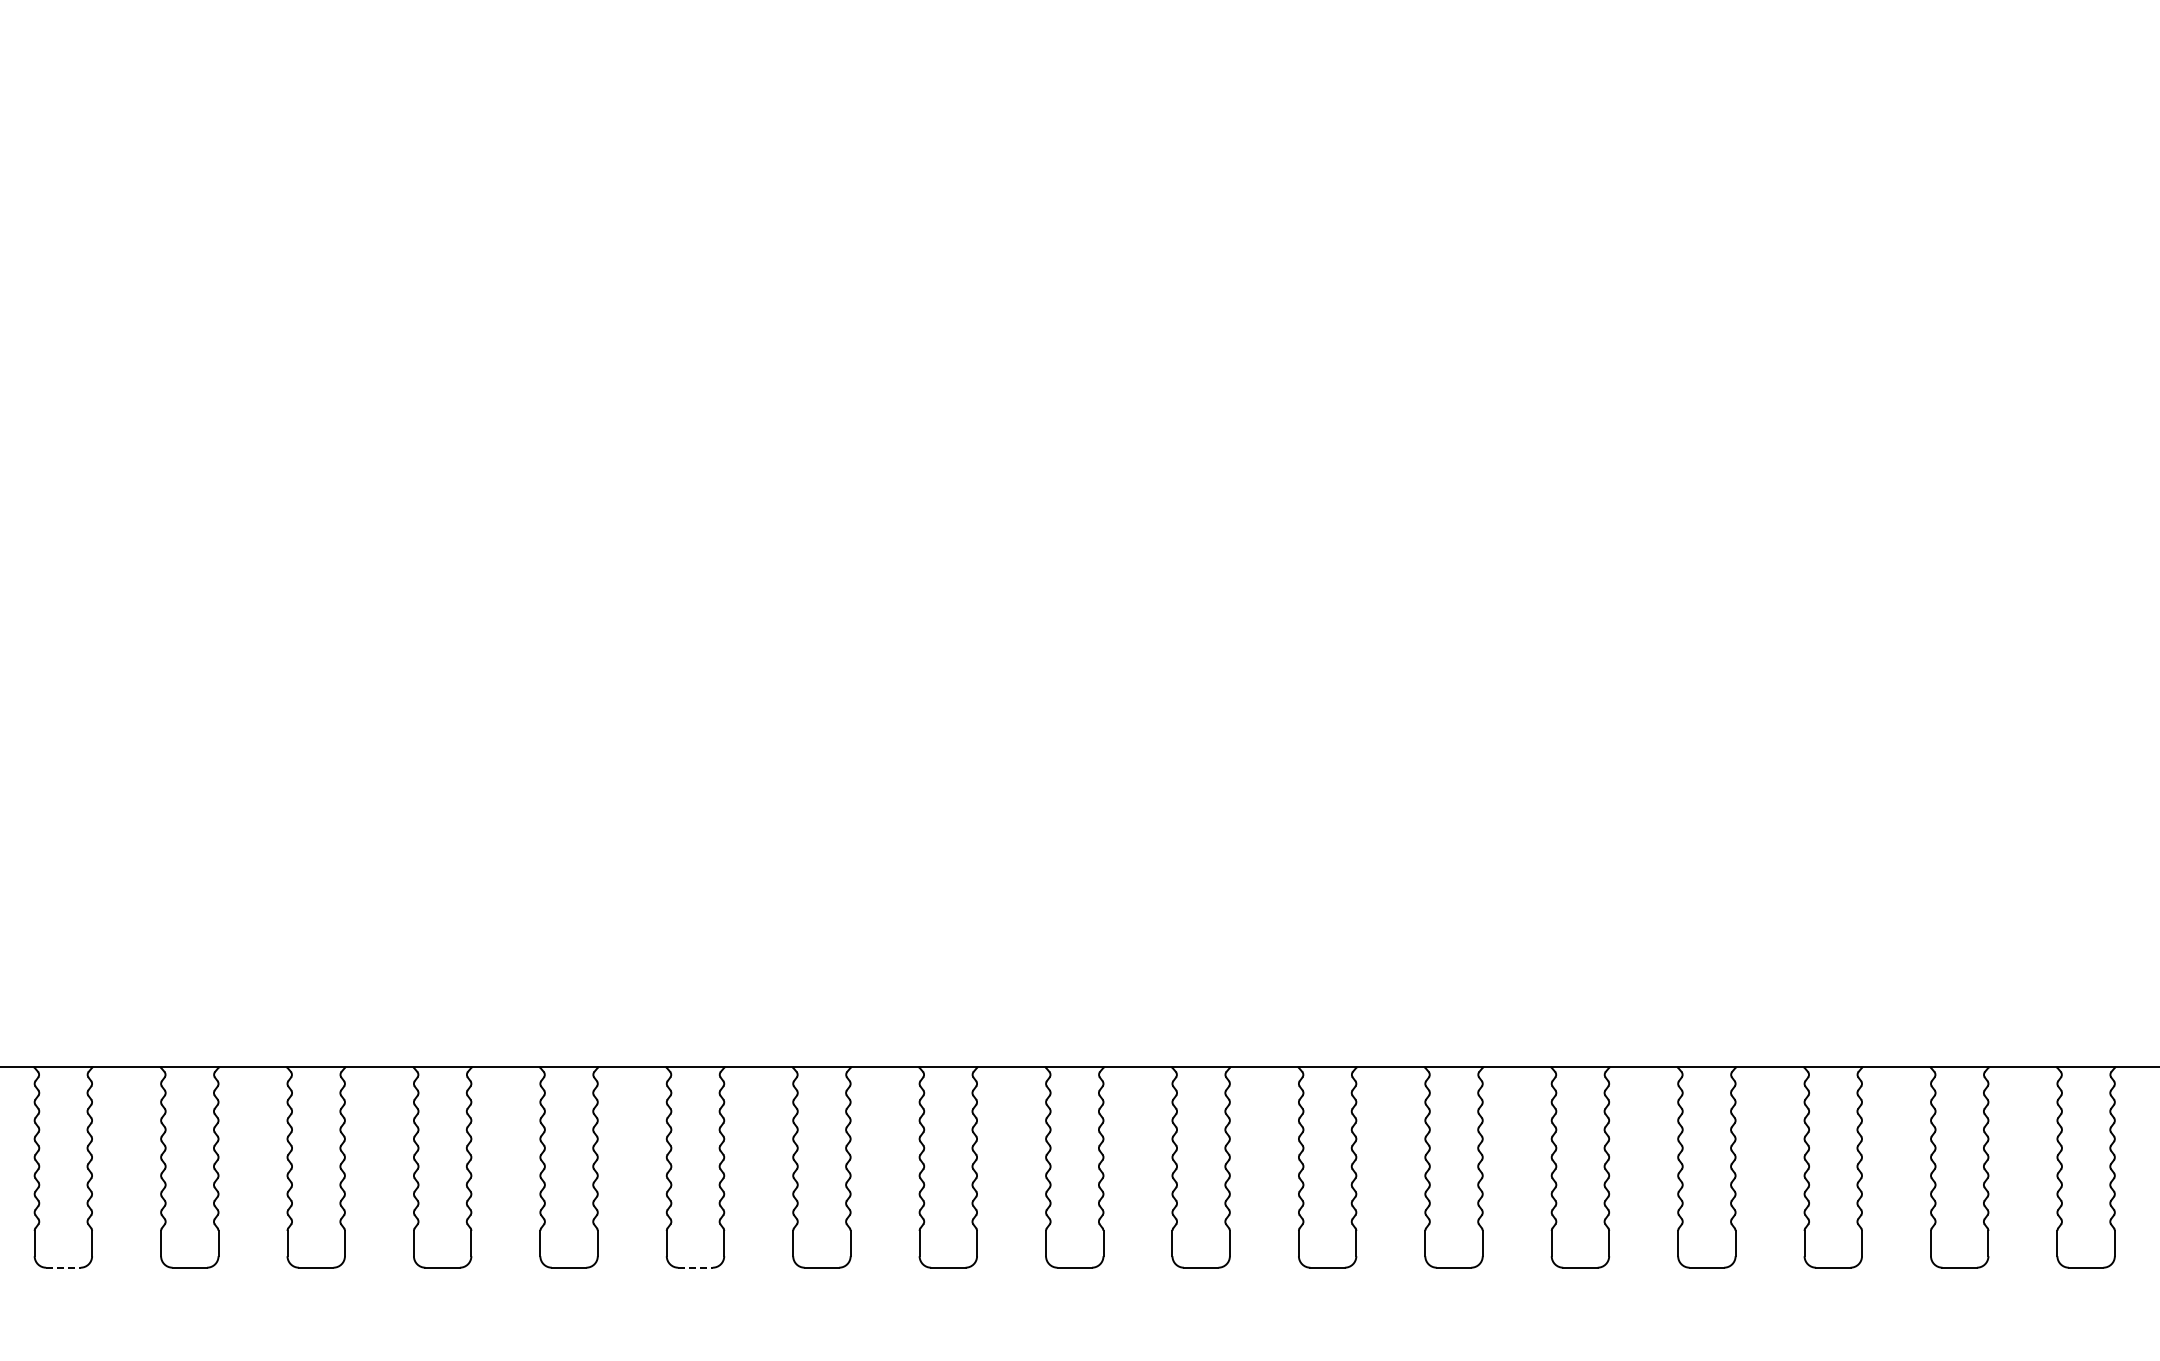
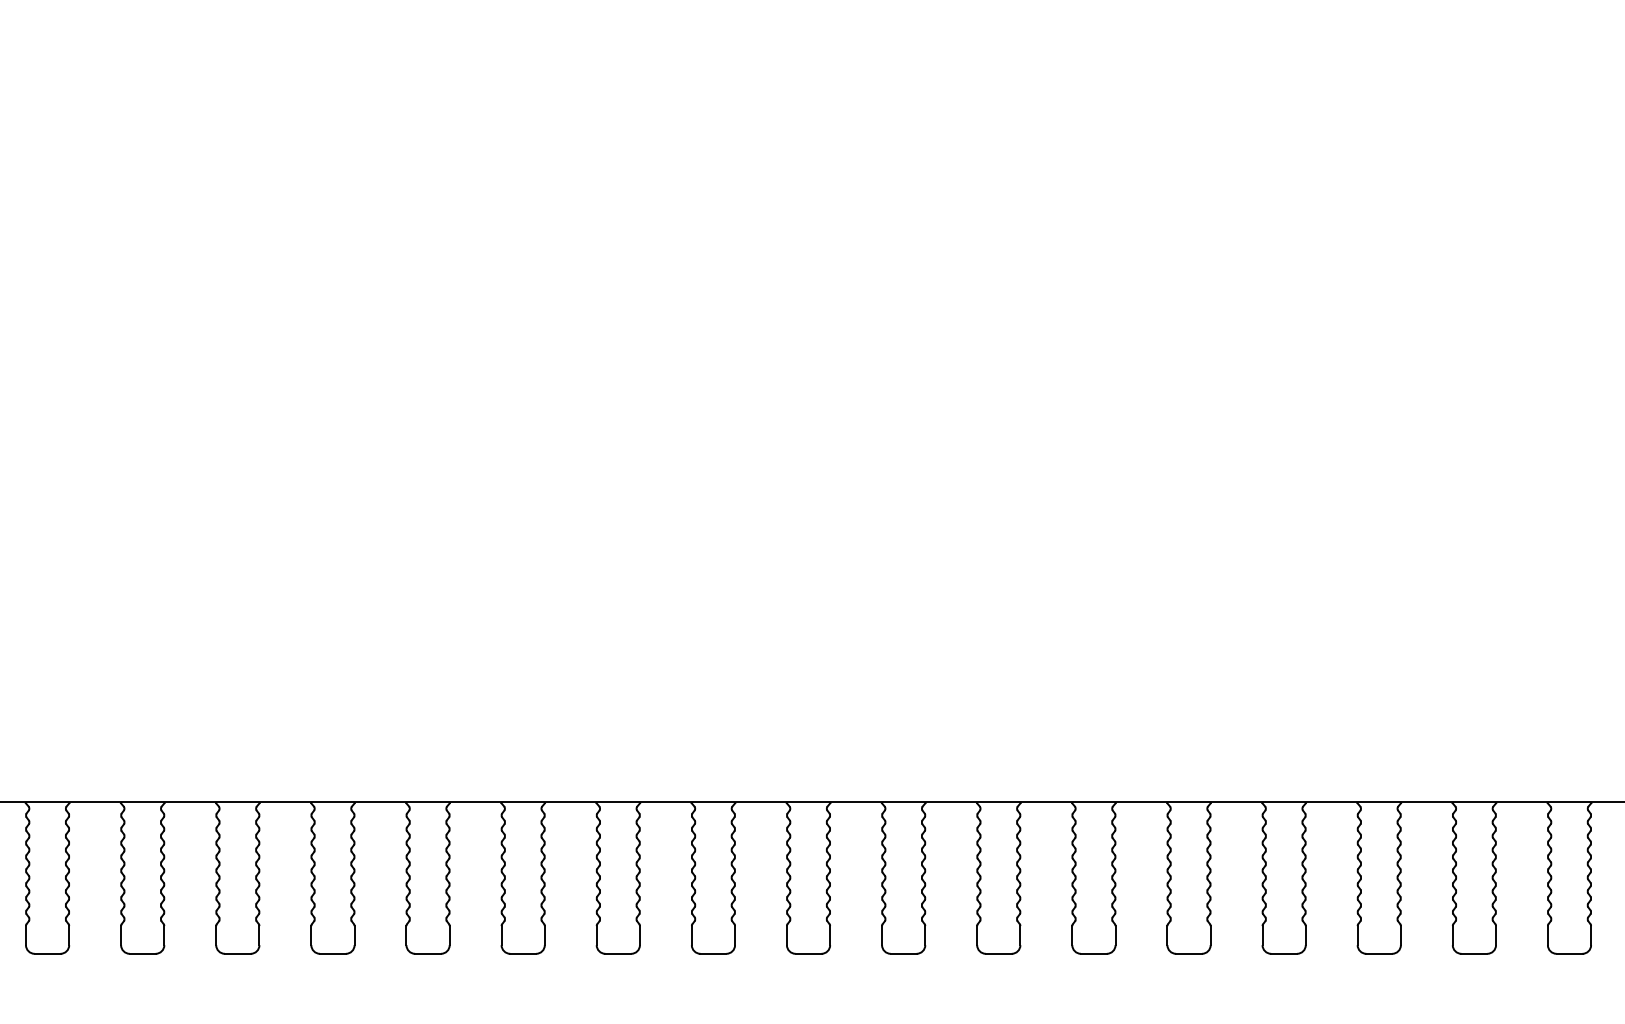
line: (63, 1267) -> (47, 953), dashed -> solid
line: (696, 1267) -> (523, 953), dashed -> solid

